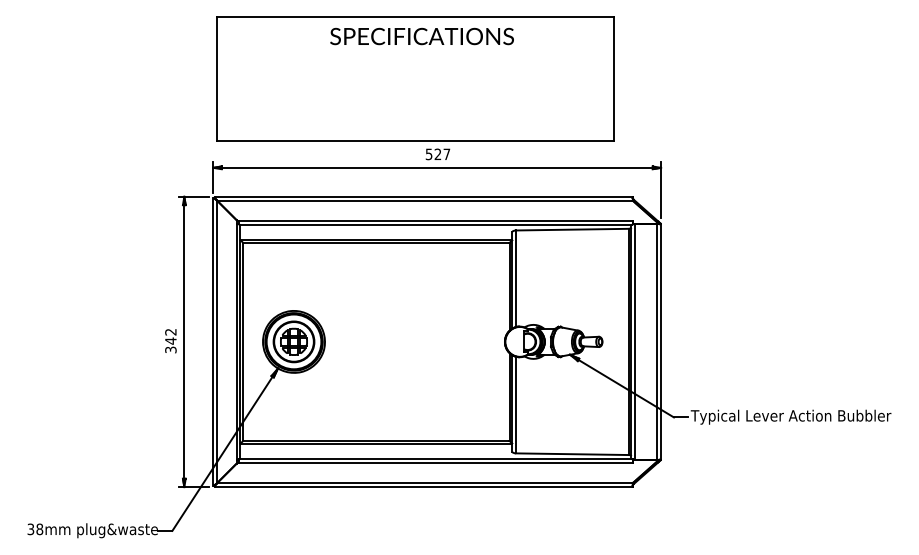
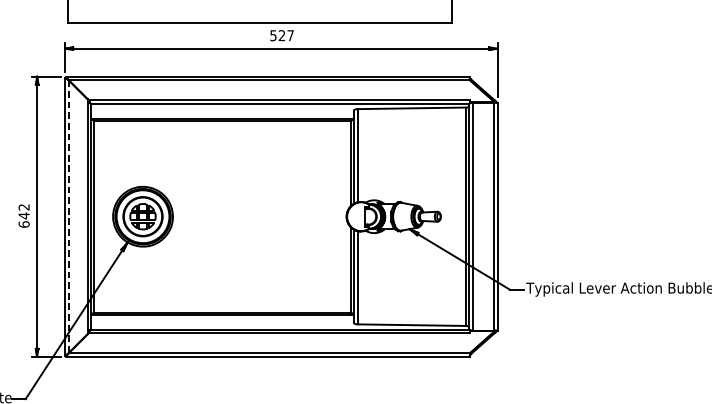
line: (217, 342) -> (69, 217), solid -> dashed
text: (170, 349) -> (23, 224), 342 -> 642

